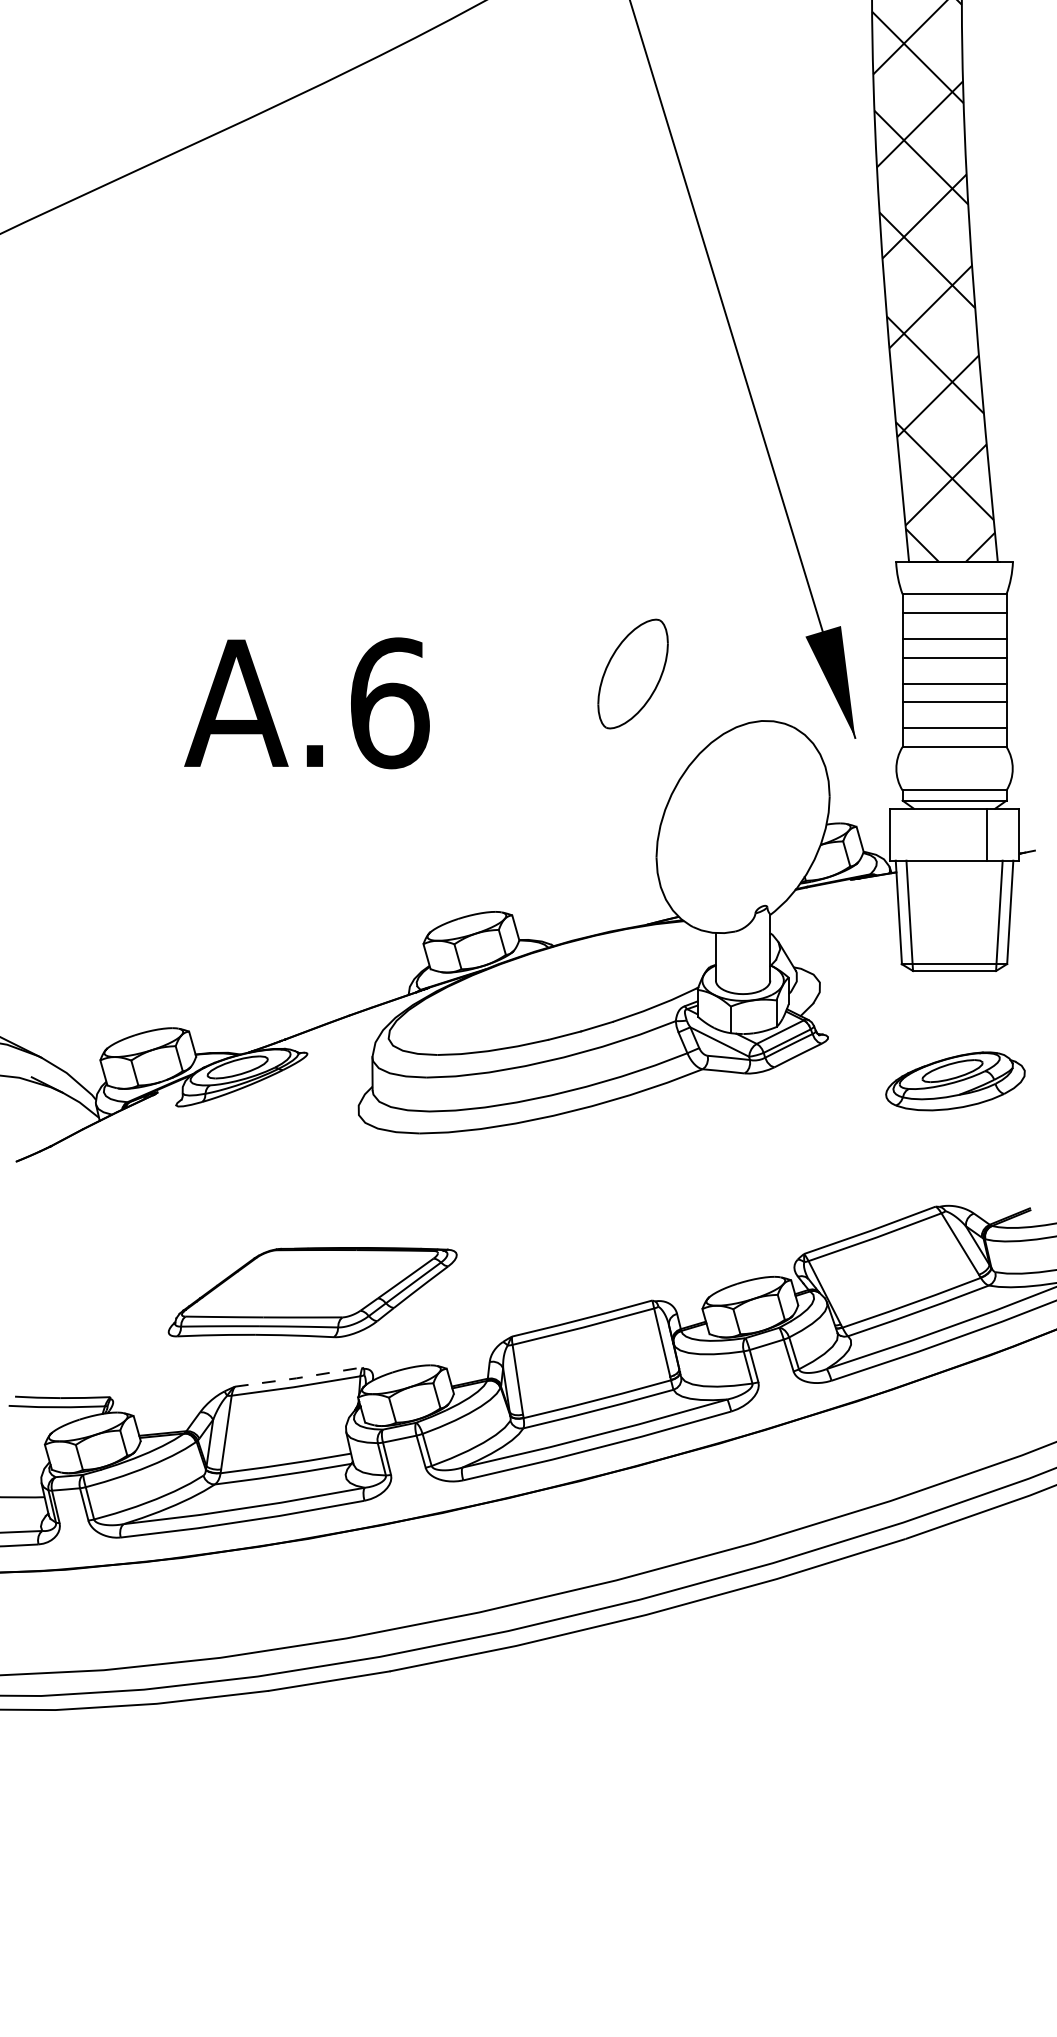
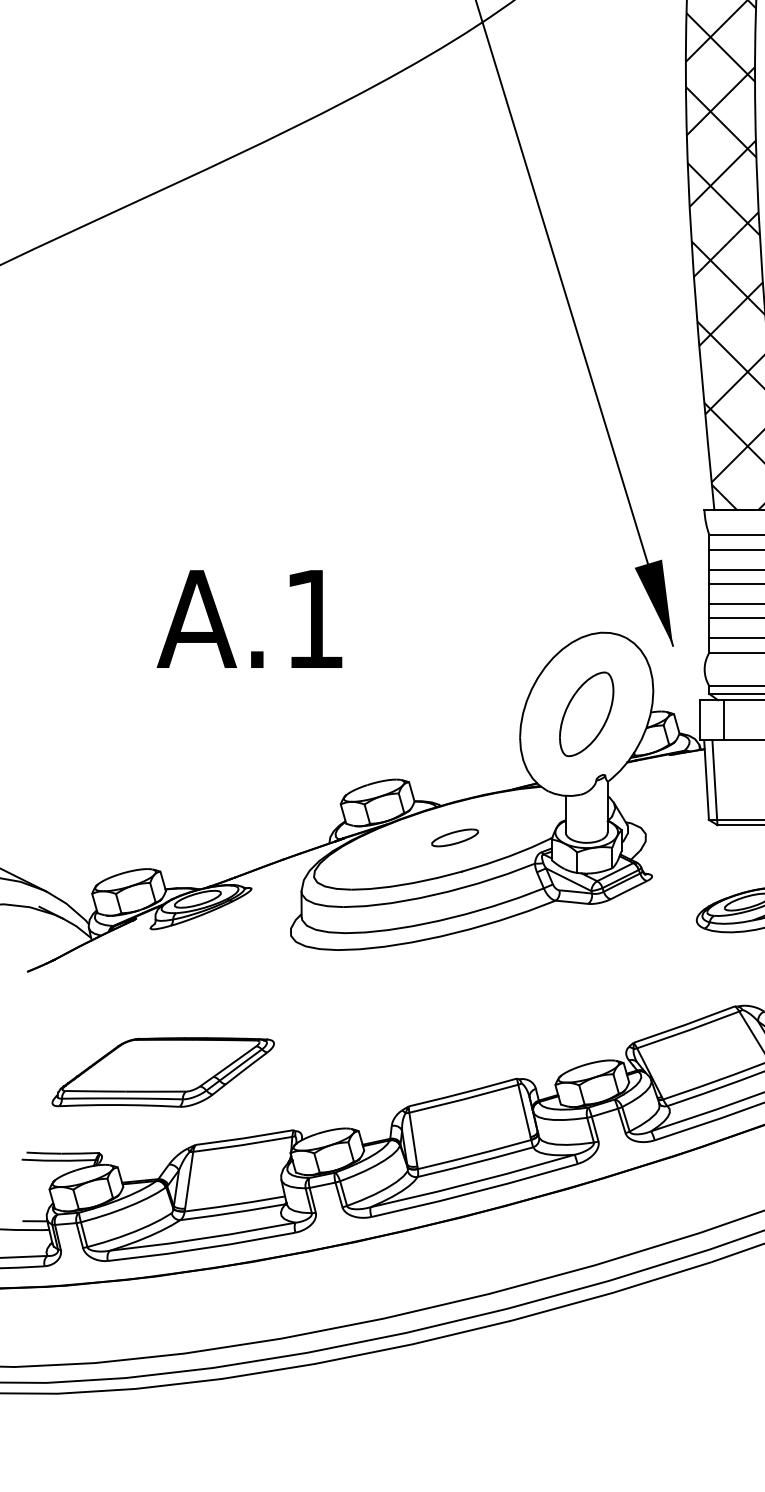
part: (632, 673) -> (586, 713), moved
text: (390, 703) -> (315, 619), A.6 -> A.1
line: (922, 834) -> (724, 720), added
part: (571, 987) -> (454, 837), added
part: (312, 1292) -> (163, 1072), moved
line: (298, 1377) -> (244, 1137), dashed -> solid
line: (26, 1485) -> (35, 1220), added

